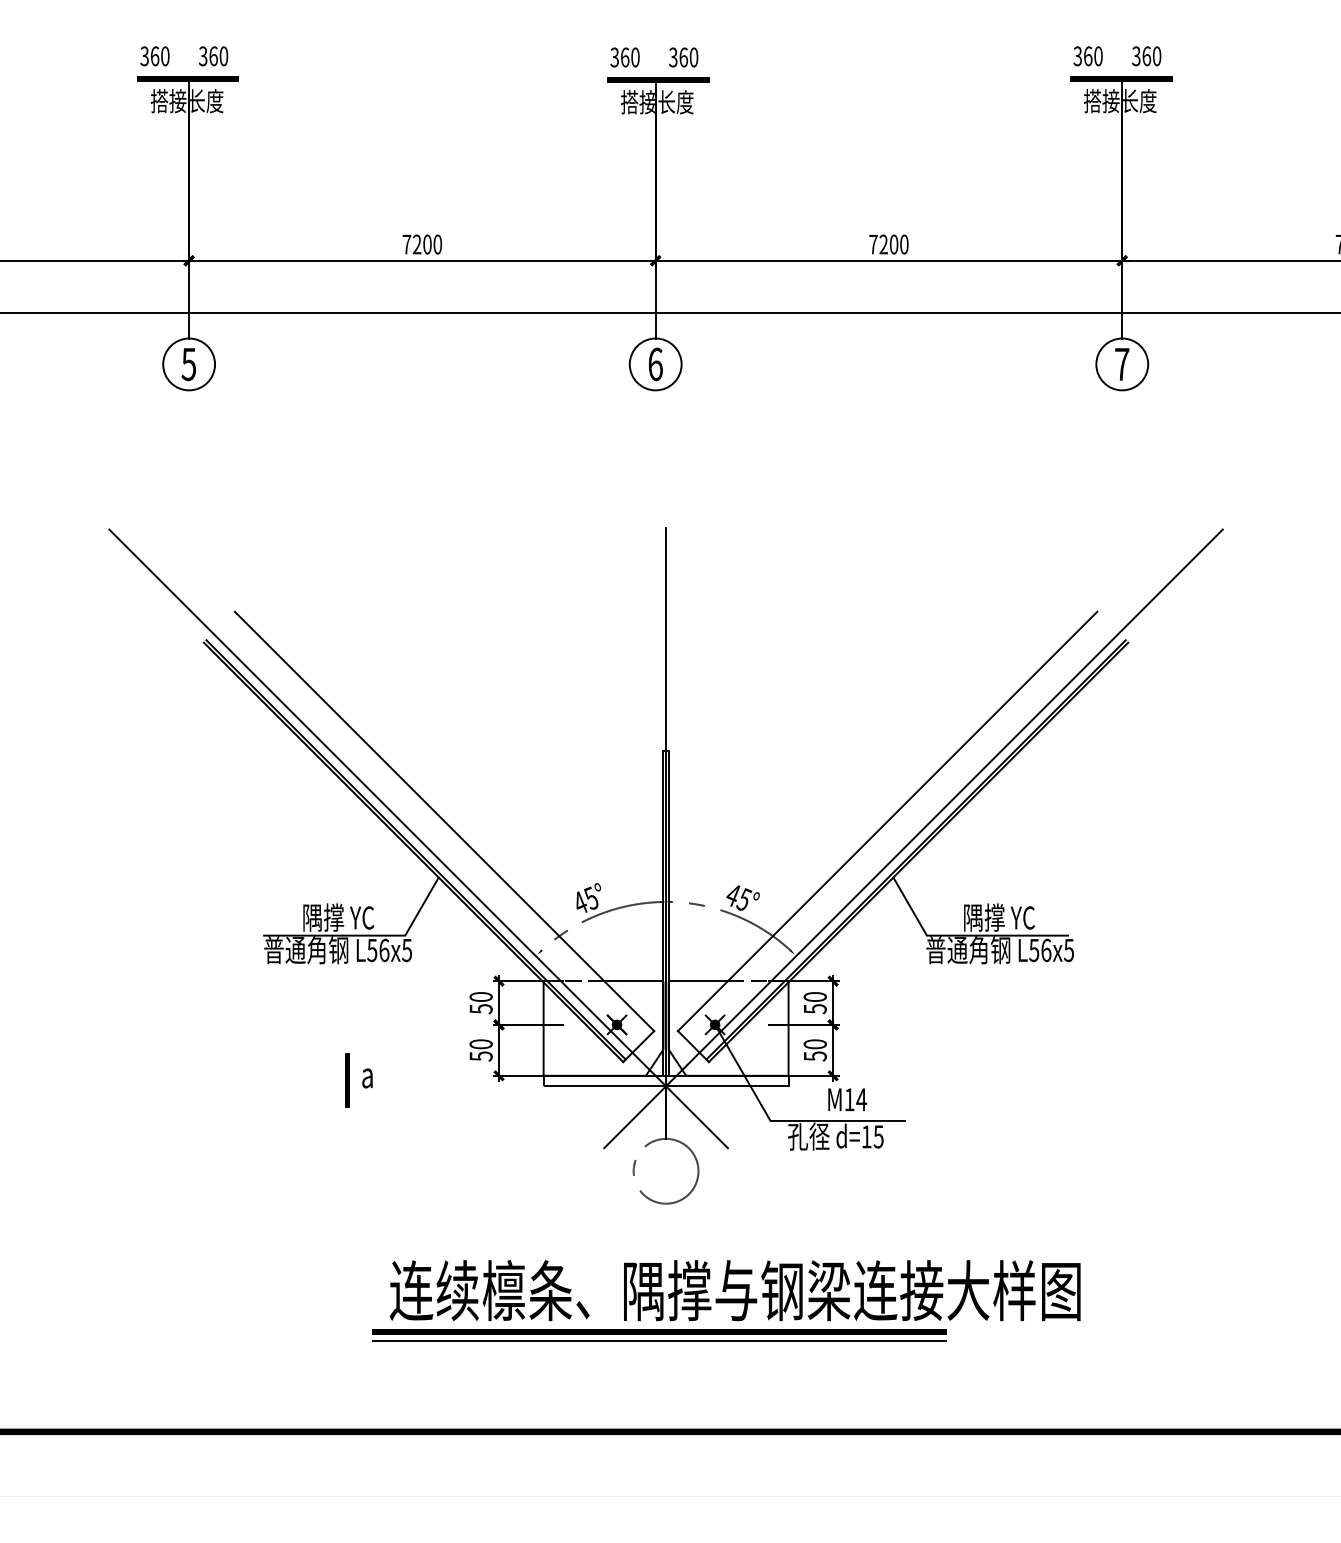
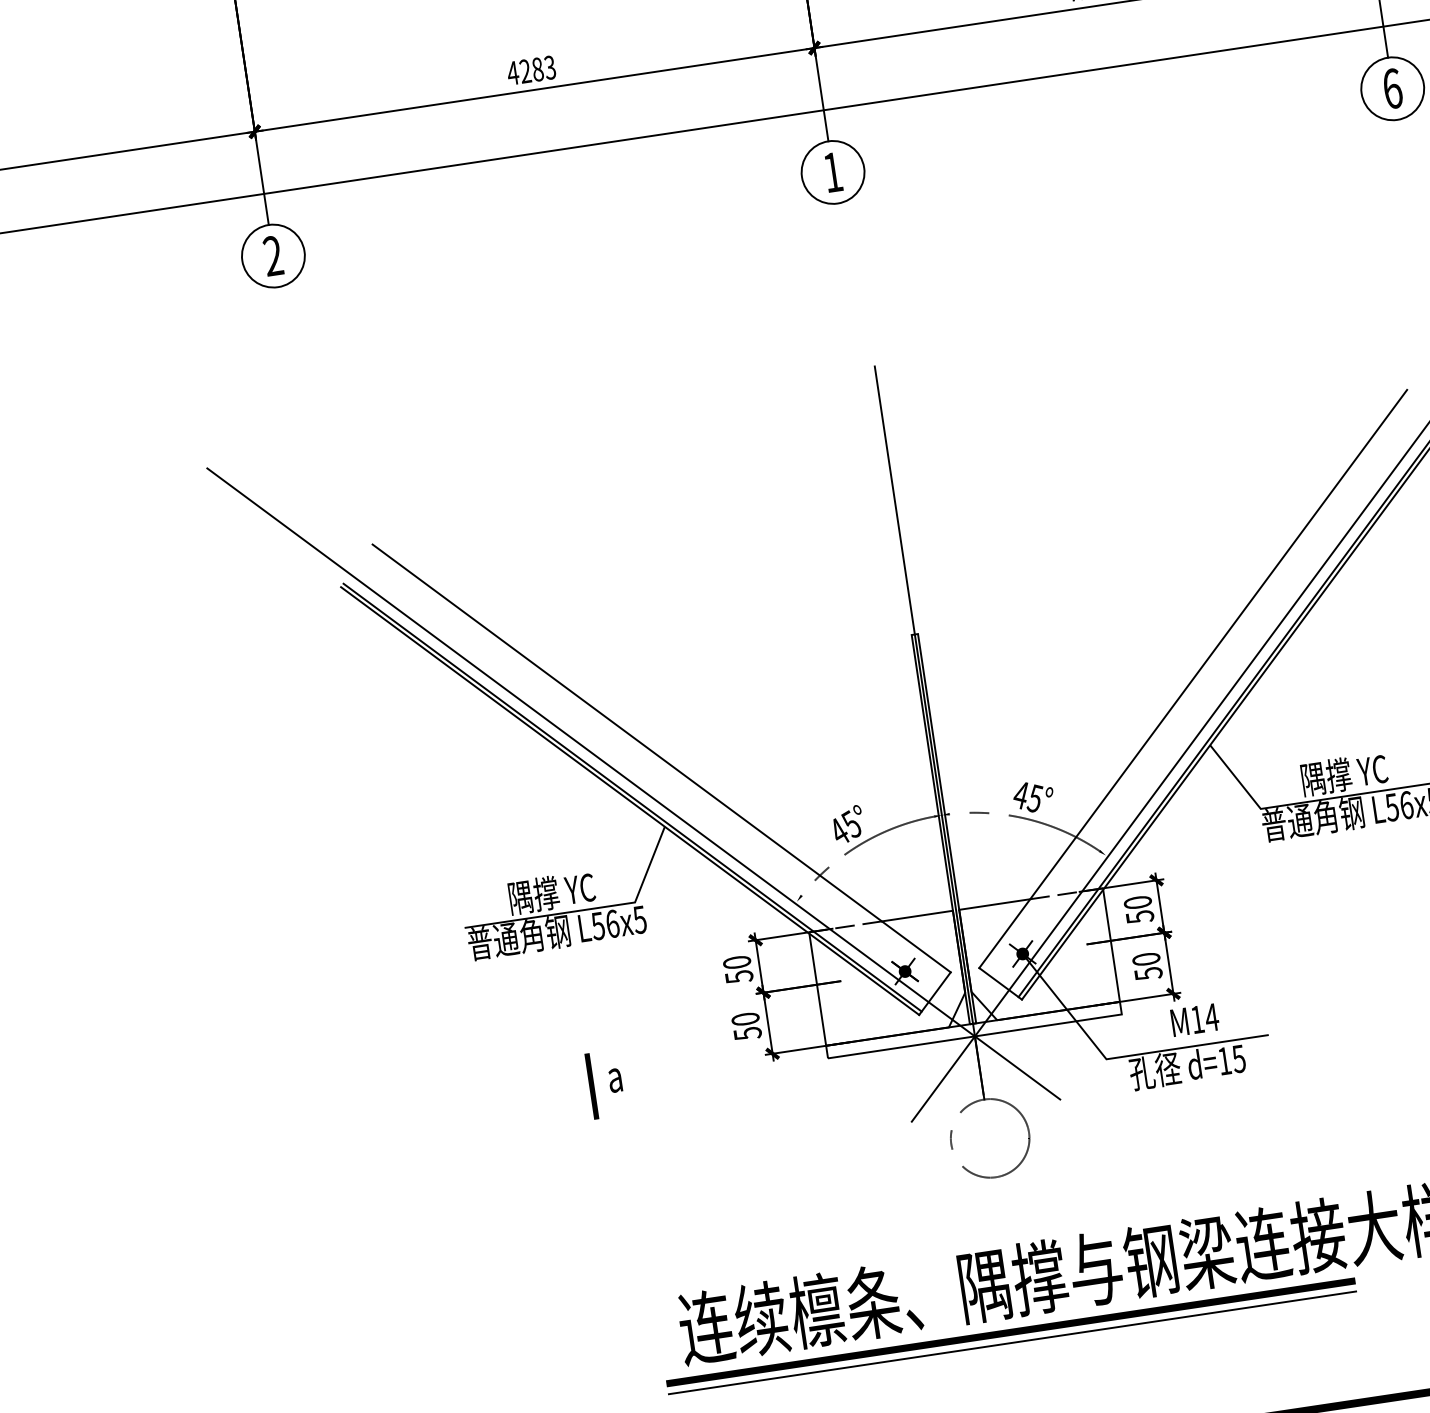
text: (421, 244) -> (530, 70), 7200 -> 4283
text: (188, 364) -> (272, 256), 5 -> 2
text: (655, 364) -> (832, 172), 6 -> 1
text: (1122, 364) -> (1393, 88), 7 -> 6

